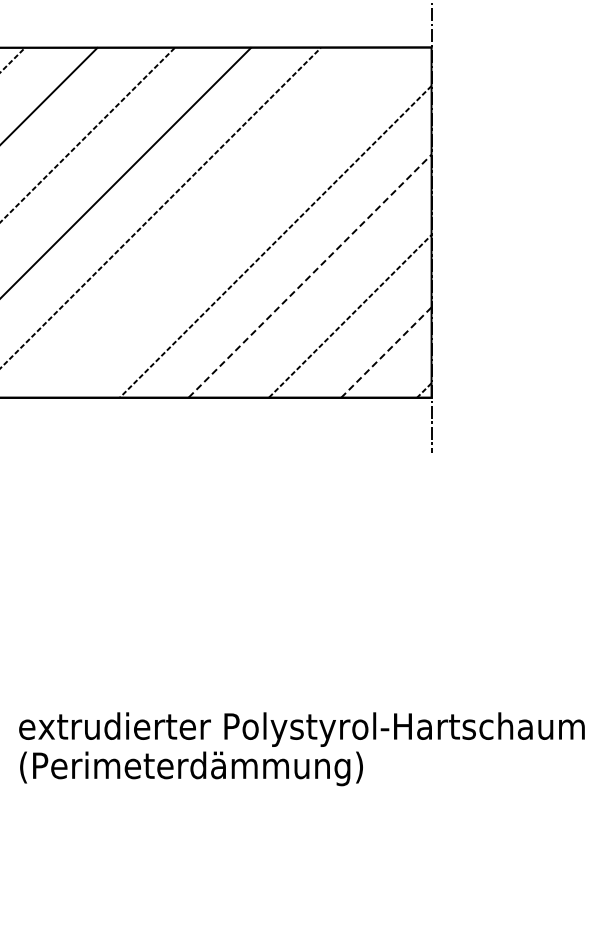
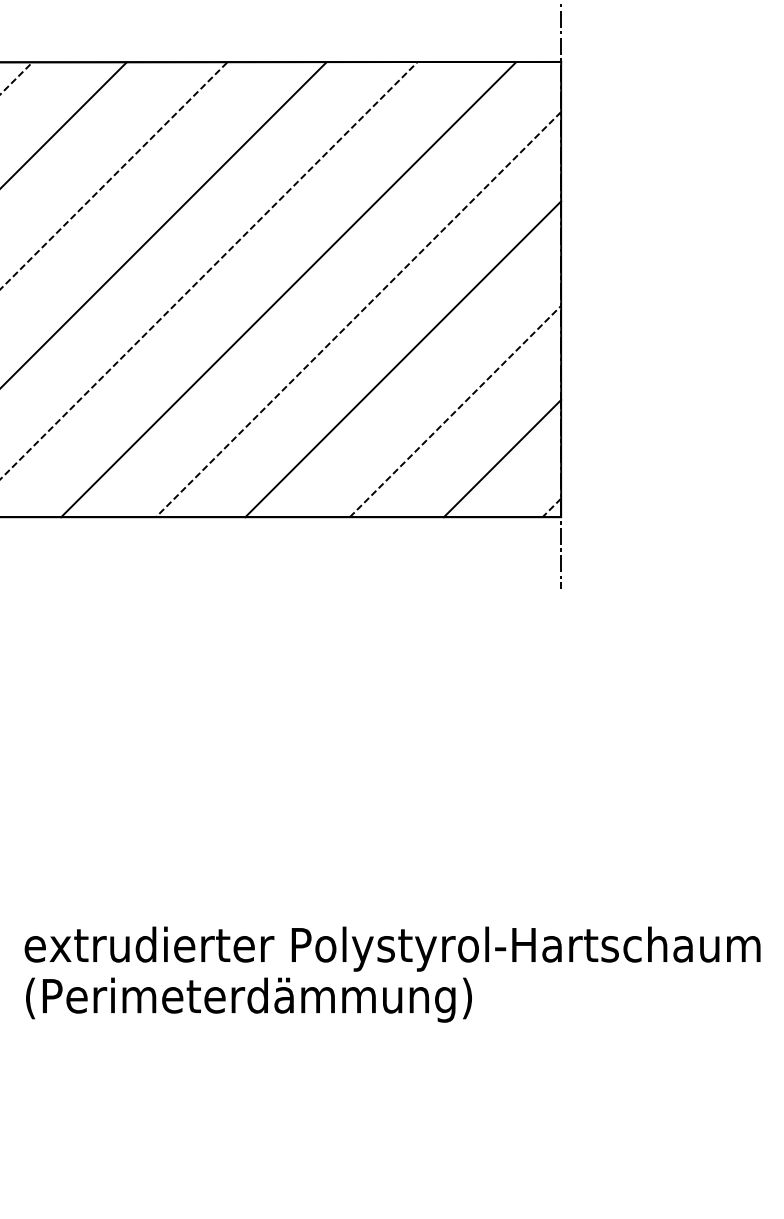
line: (221, 222) -> (287, 289), added
line: (310, 276) -> (403, 359), dashed -> solid
line: (386, 352) -> (502, 458), dashed -> solid

